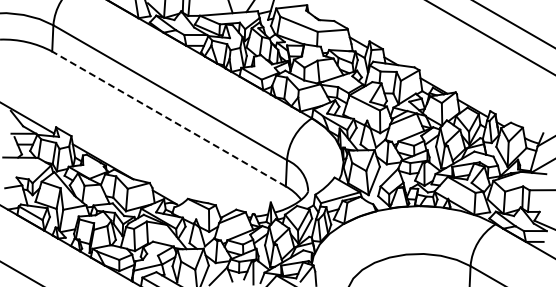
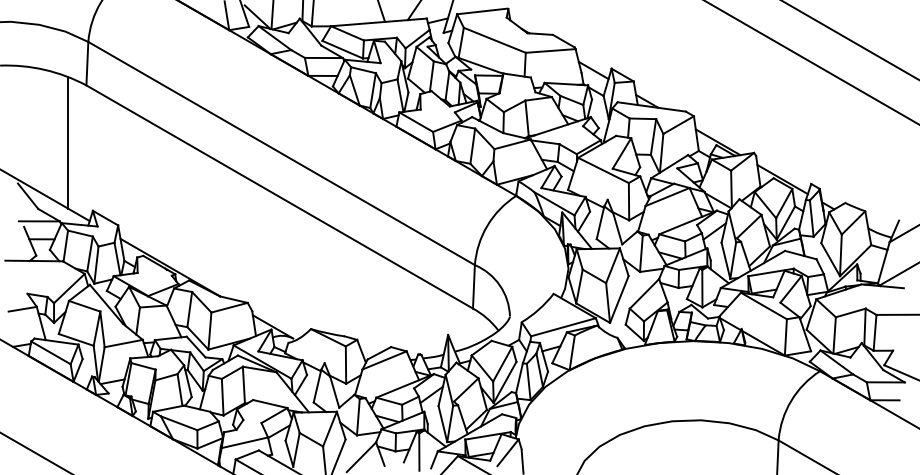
line: (41, 86) -> (68, 143), added
line: (169, 119) -> (280, 197), dashed -> solid

